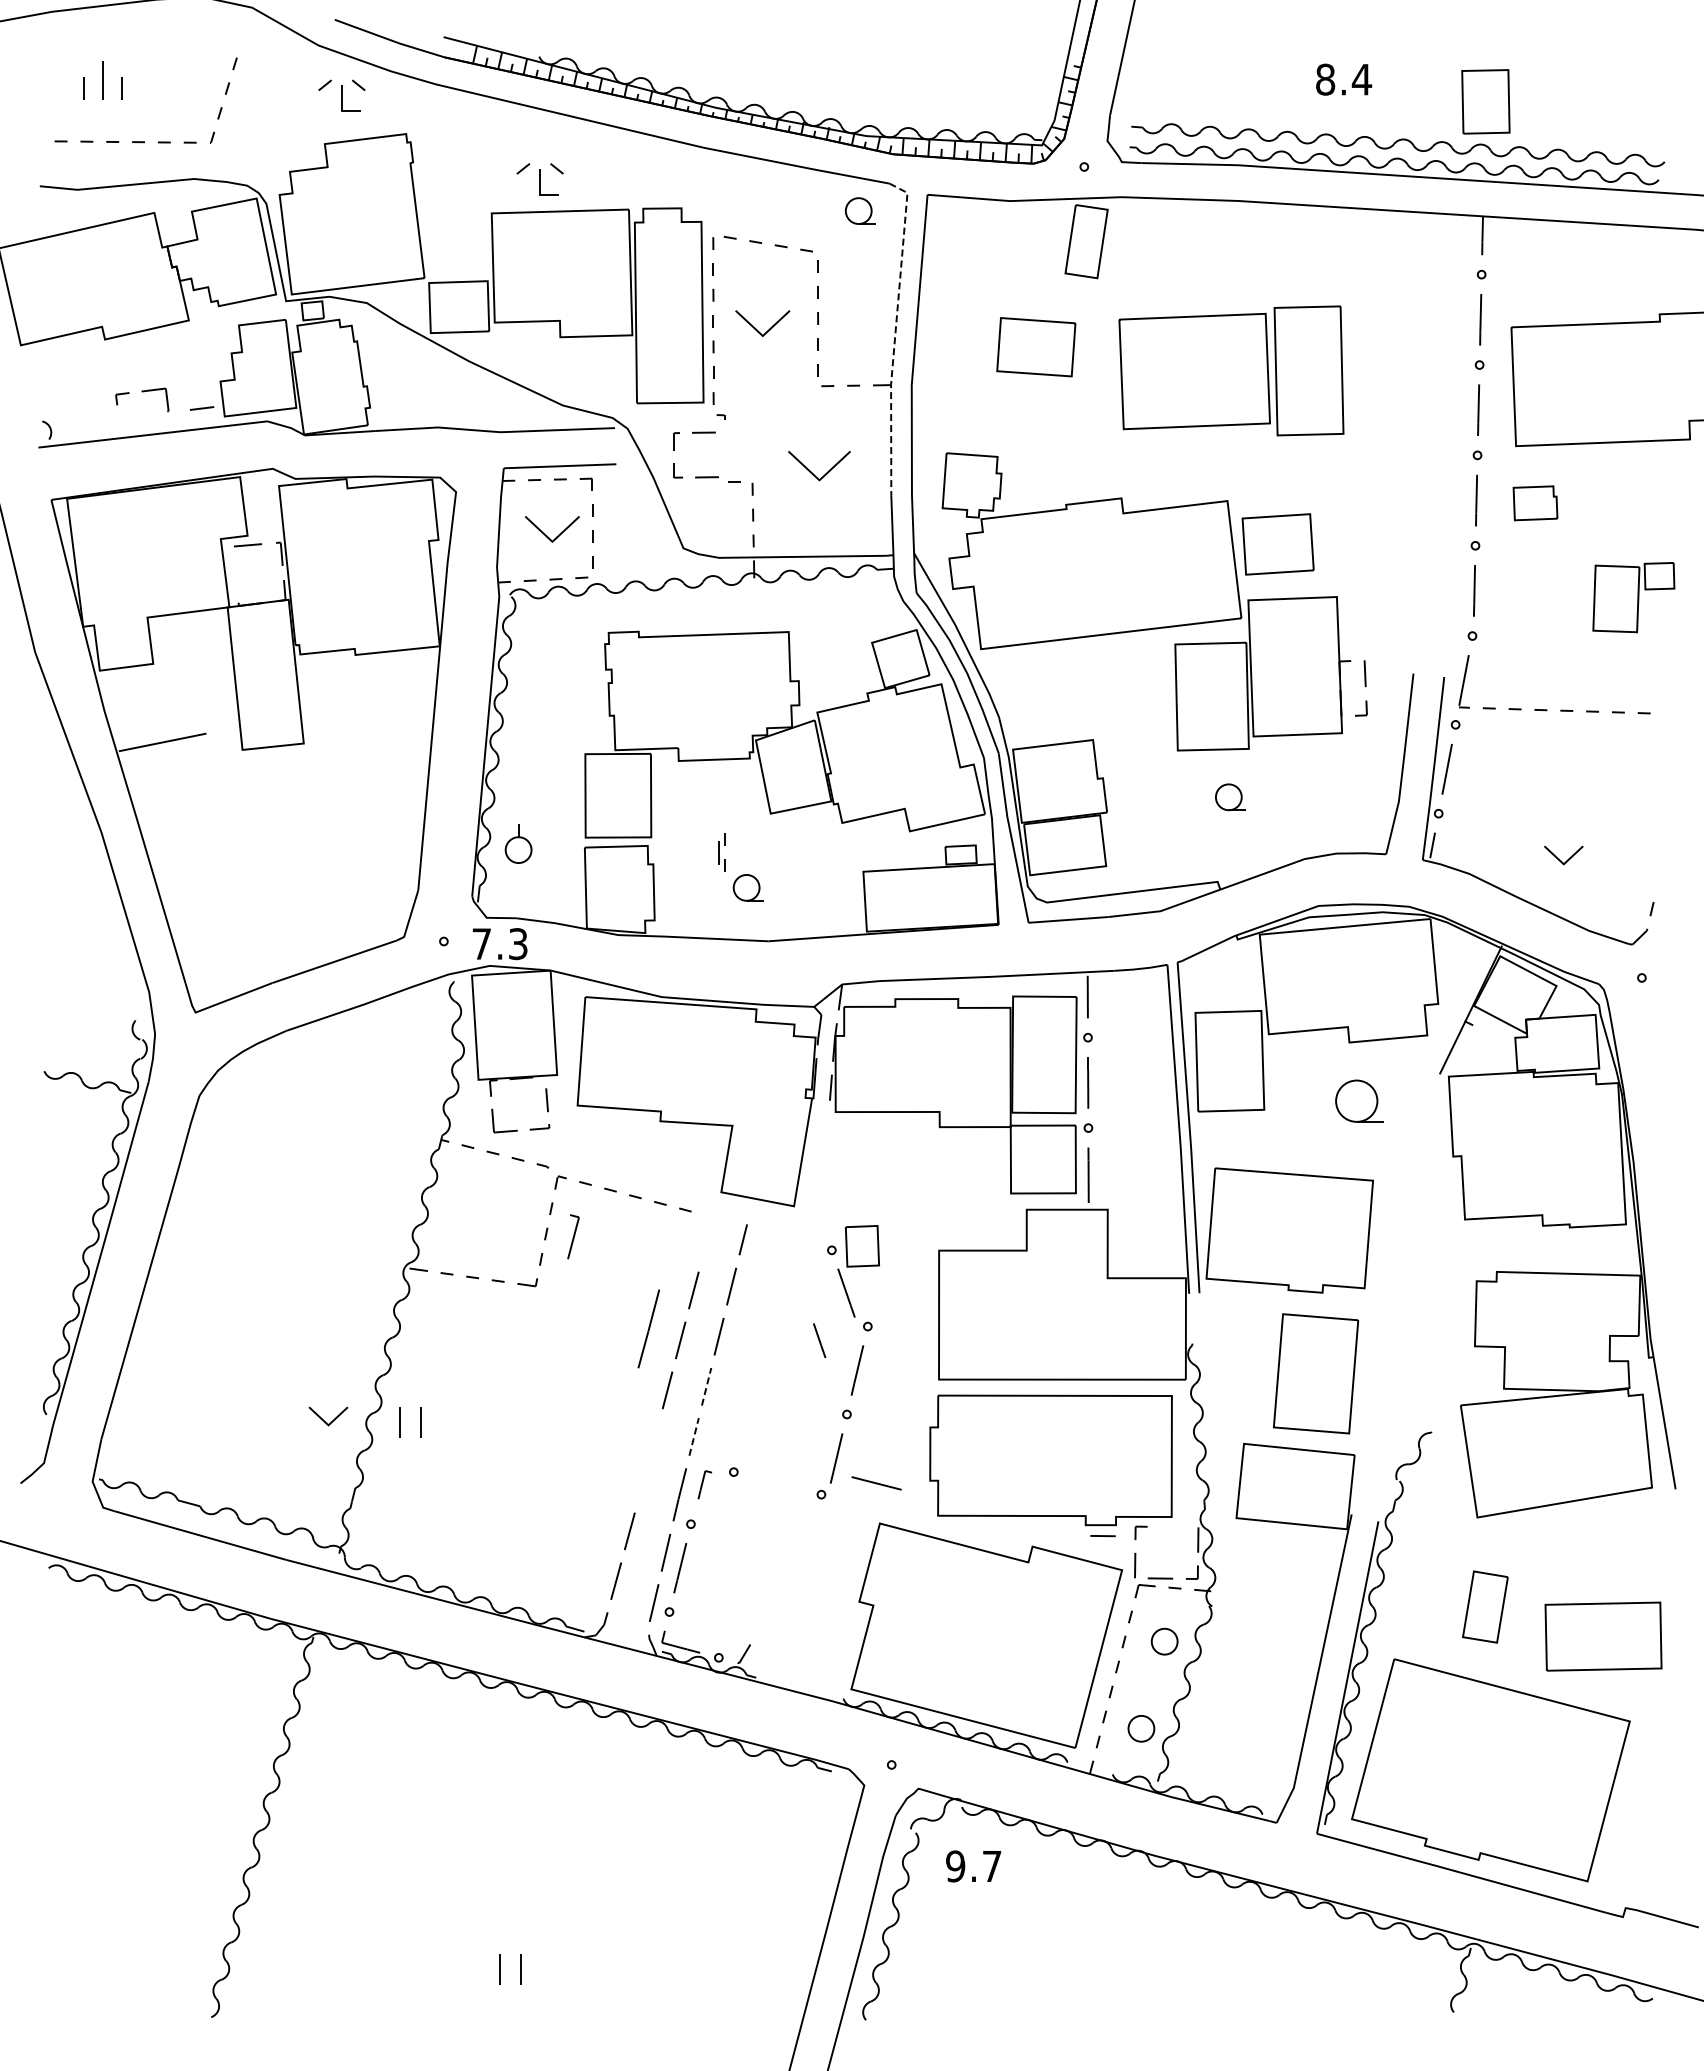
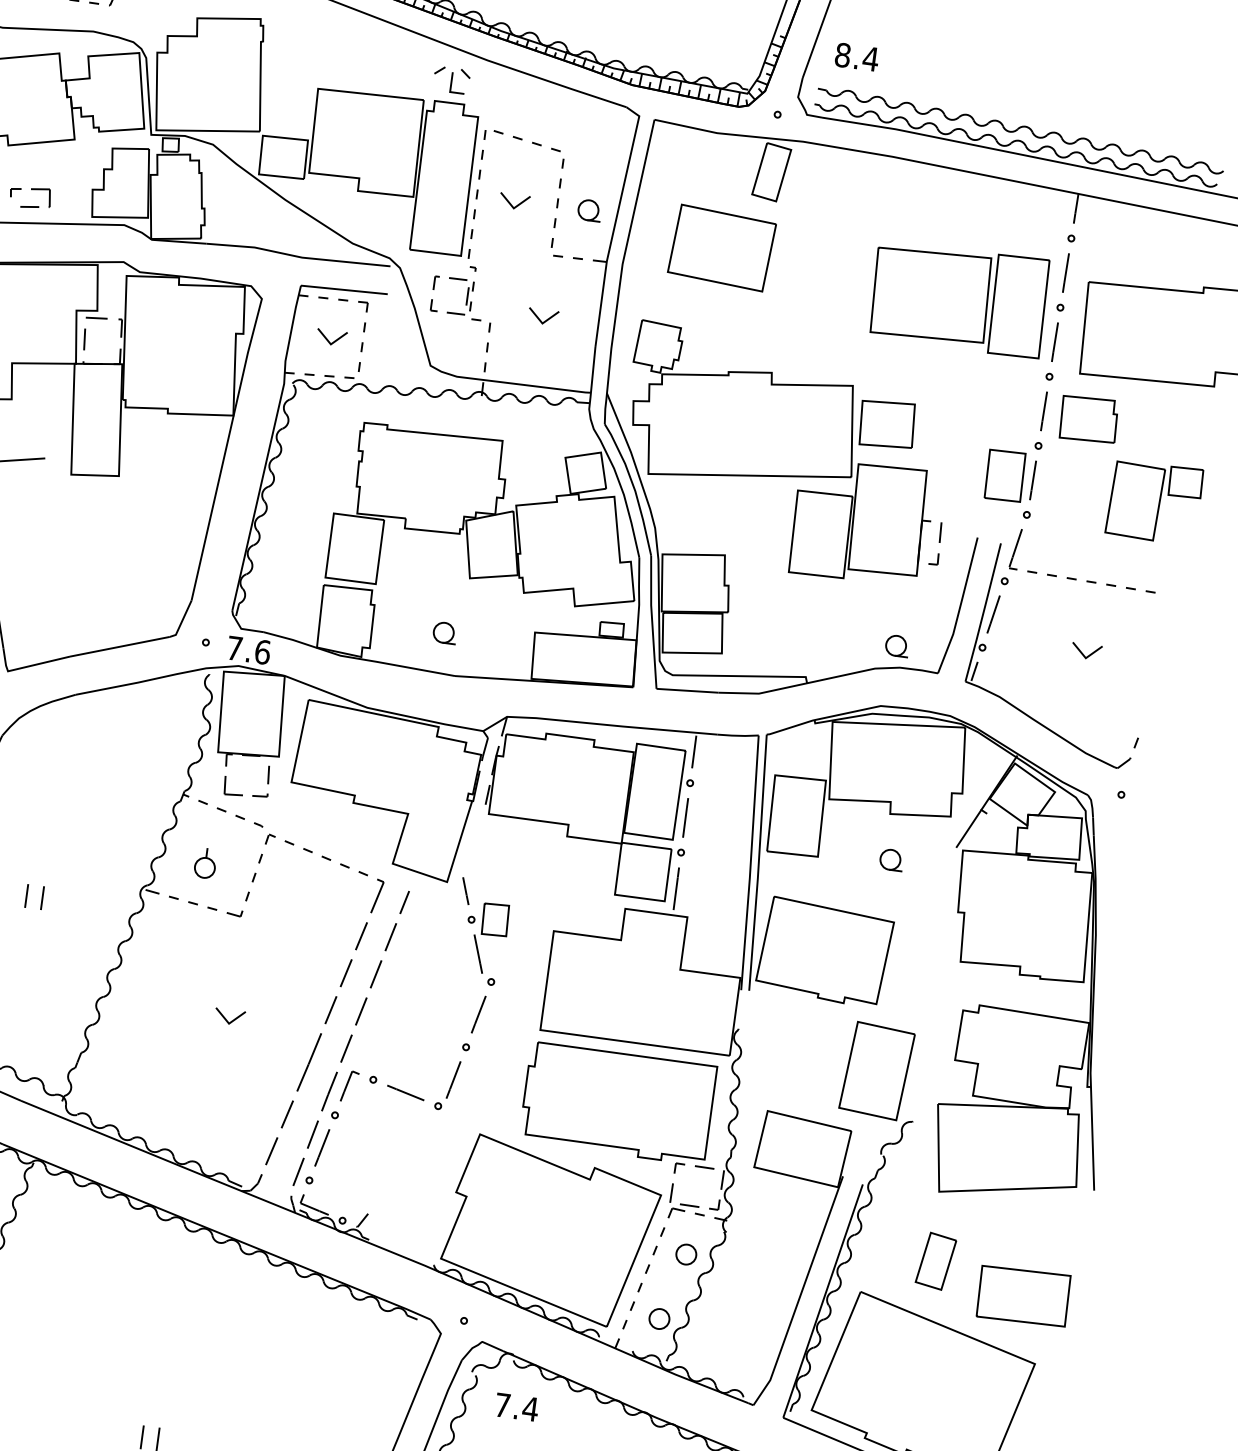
text: (1344, 79) -> (857, 57), moved
part: (1485, 101) -> (1004, 475), moved
part: (539, 179) -> (451, 80), moved
part: (860, 210) -> (589, 210), moved
part: (762, 323) -> (514, 201), size x0.71
line: (895, 333) -> (615, 222), dashed -> solid
part: (1036, 346) -> (722, 247), size x1.67
part: (1231, 370) -> (959, 298), moved
line: (202, 408) -> (30, 207), moved
part: (819, 465) -> (543, 316), size x0.62
part: (1535, 503) -> (1088, 419), size x1.67
part: (551, 529) -> (331, 337), size x0.71
line: (236, 574) -> (84, 339), added
part: (1633, 597) -> (1154, 502), size x1.43
part: (1230, 797) -> (897, 646), moved
part: (518, 843) -> (205, 862), moved
part: (721, 852) -> (469, 296), moved
part: (1563, 855) -> (1086, 651), moved
text: (518, 944) -> (262, 652), 7.3 -> 7.6
part: (1358, 1100) -> (891, 859), size x0.62
part: (573, 1236) -> (377, 896), moved
line: (648, 1328) -> (309, 1062), moved
line: (819, 1340) -> (465, 890), moved
part: (1316, 1373) -> (877, 1070), moved
line: (706, 1386) -> (361, 1011), dashed -> solid
part: (328, 1416) -> (229, 1016), moved
part: (400, 1422) -> (26, 895), moved
line: (694, 1436) -> (346, 1048), dashed -> solid
line: (876, 1483) -> (405, 1093), moved
part: (704, 1484) -> (349, 1086), size x1.43
line: (1102, 1536) -> (704, 1167), moved
text: (974, 1866) -> (517, 1407), 9.7 -> 7.4

